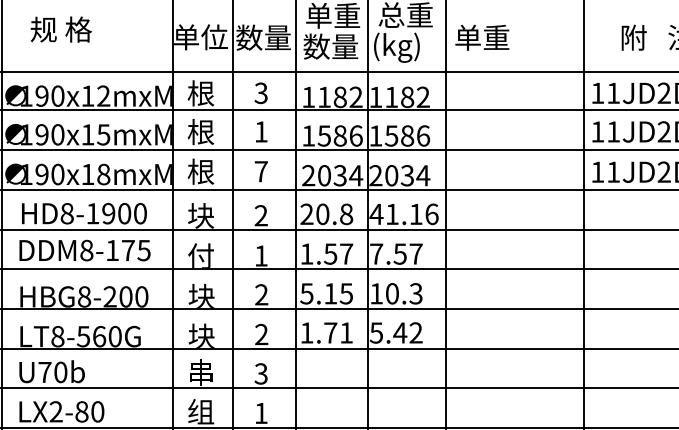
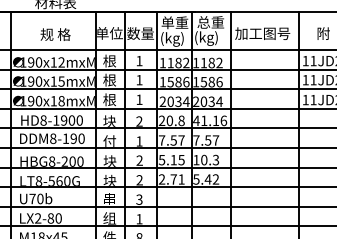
text: (60, 29) -> (55, 34), moved
text: (510, 37) -> (262, 33), 单重 -> 加工图号
text: (330, 47) -> (173, 38), 数量 -> (kg)
text: (261, 92) -> (139, 60), 3 -> 1
text: (261, 171) -> (139, 99), 7 -> 1
text: (135, 250) -> (77, 138), DDM8-175 -> DDM8-190
text: (307, 254) -> (162, 140), 1.57 -> 7.57
text: (305, 332) -> (161, 179), 1.71 -> 2.71

